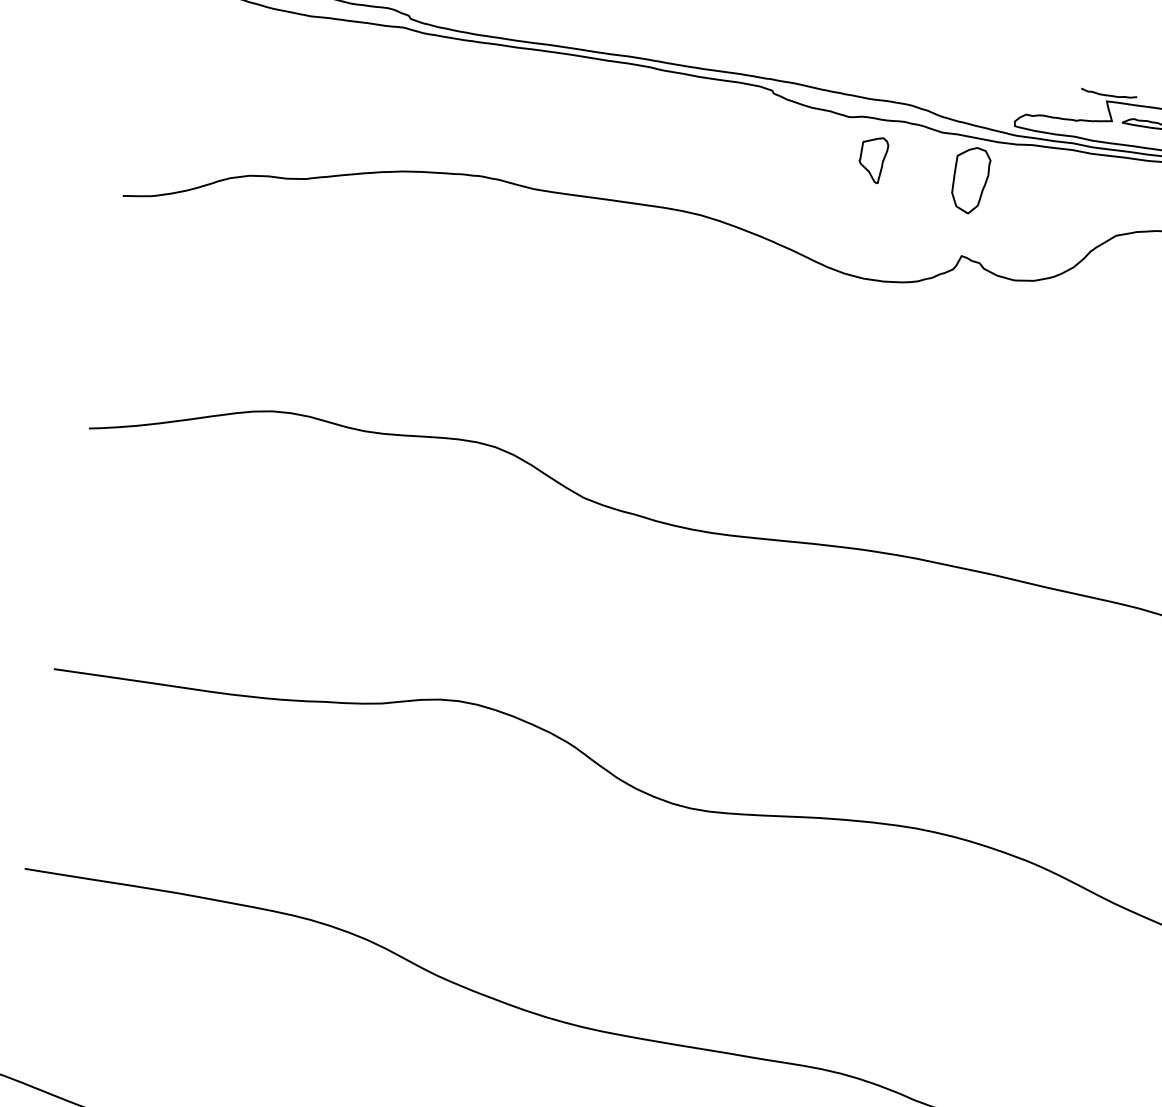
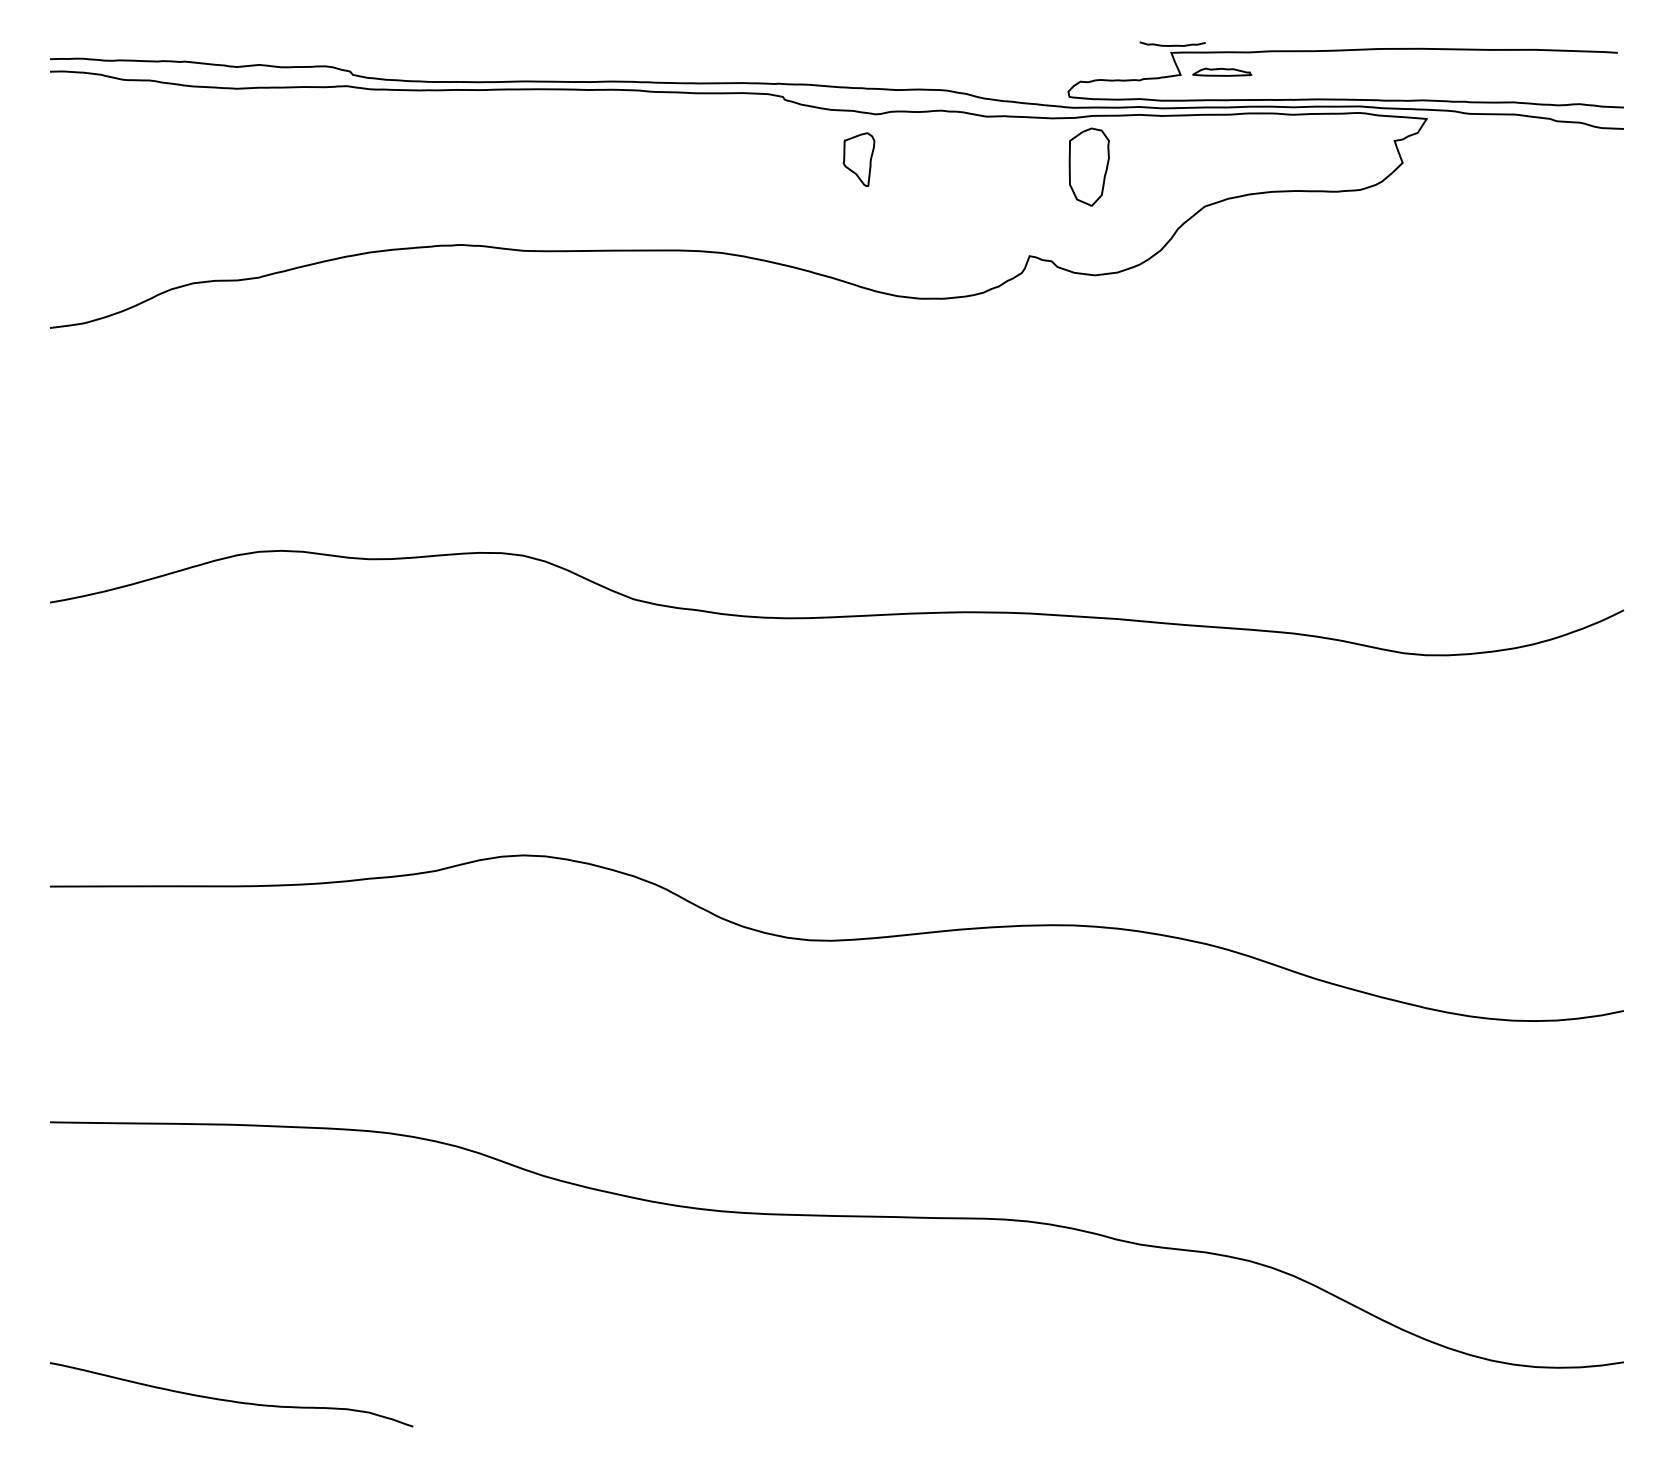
part: (872, 159) -> (858, 159), moved
part: (970, 179) -> (1088, 166), moved

